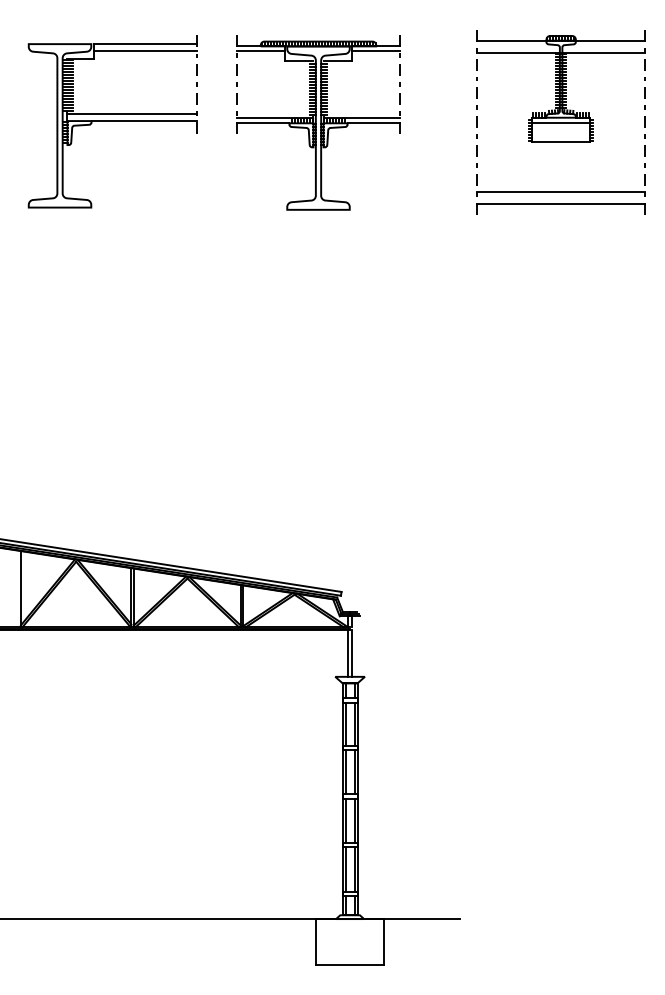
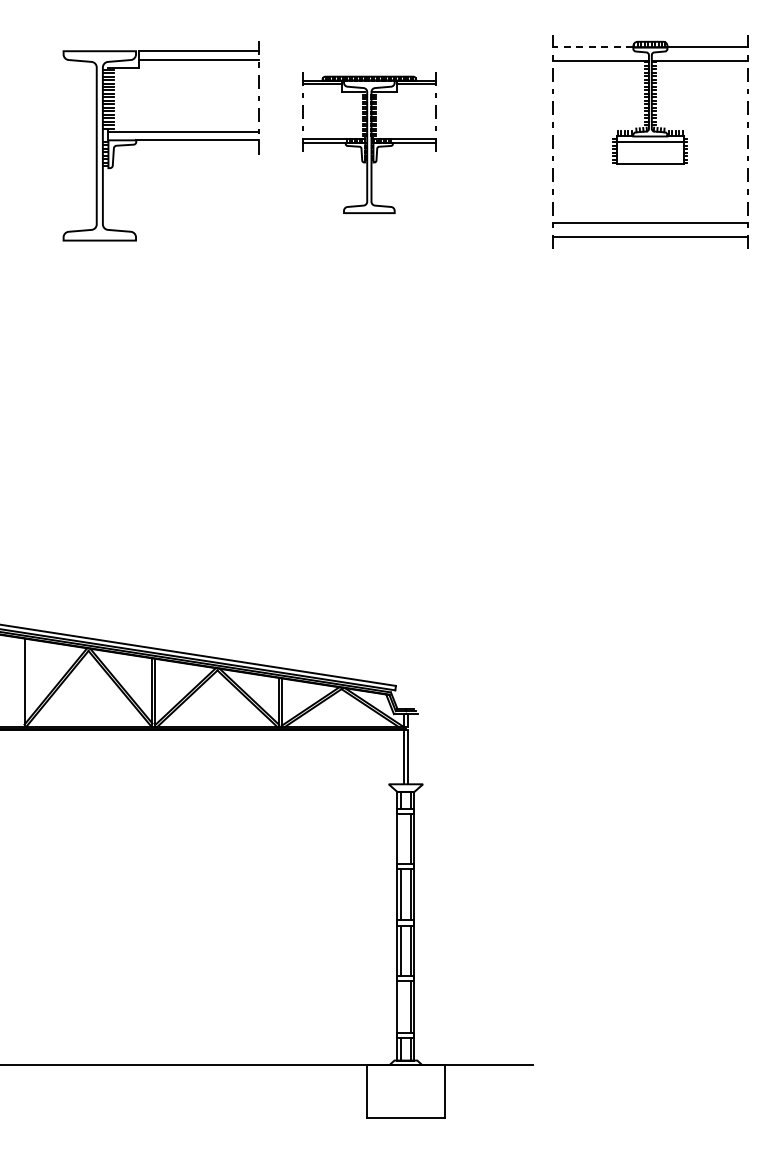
line: (511, 40) -> (592, 47), solid -> dashed
part: (112, 122) -> (160, 141), moved
part: (318, 122) -> (369, 142), size x0.7
line: (345, 724) -> (400, 839), removed
line: (345, 869) -> (400, 1007), removed

